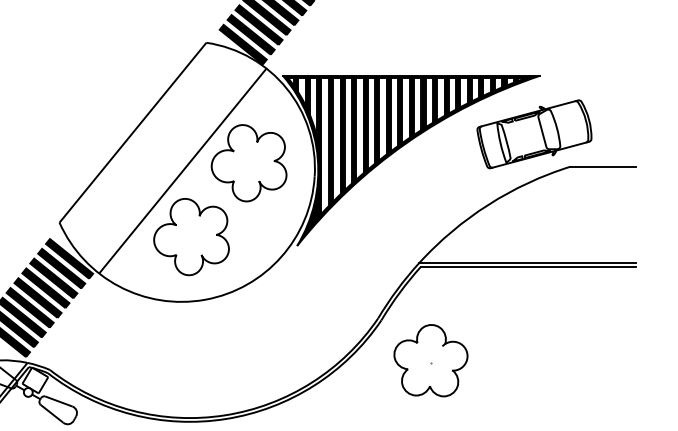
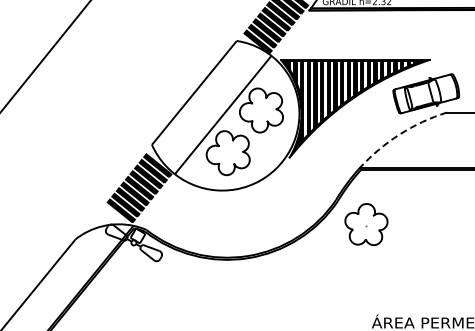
arc: (488, 204) -> (399, 134), solid -> dashed

